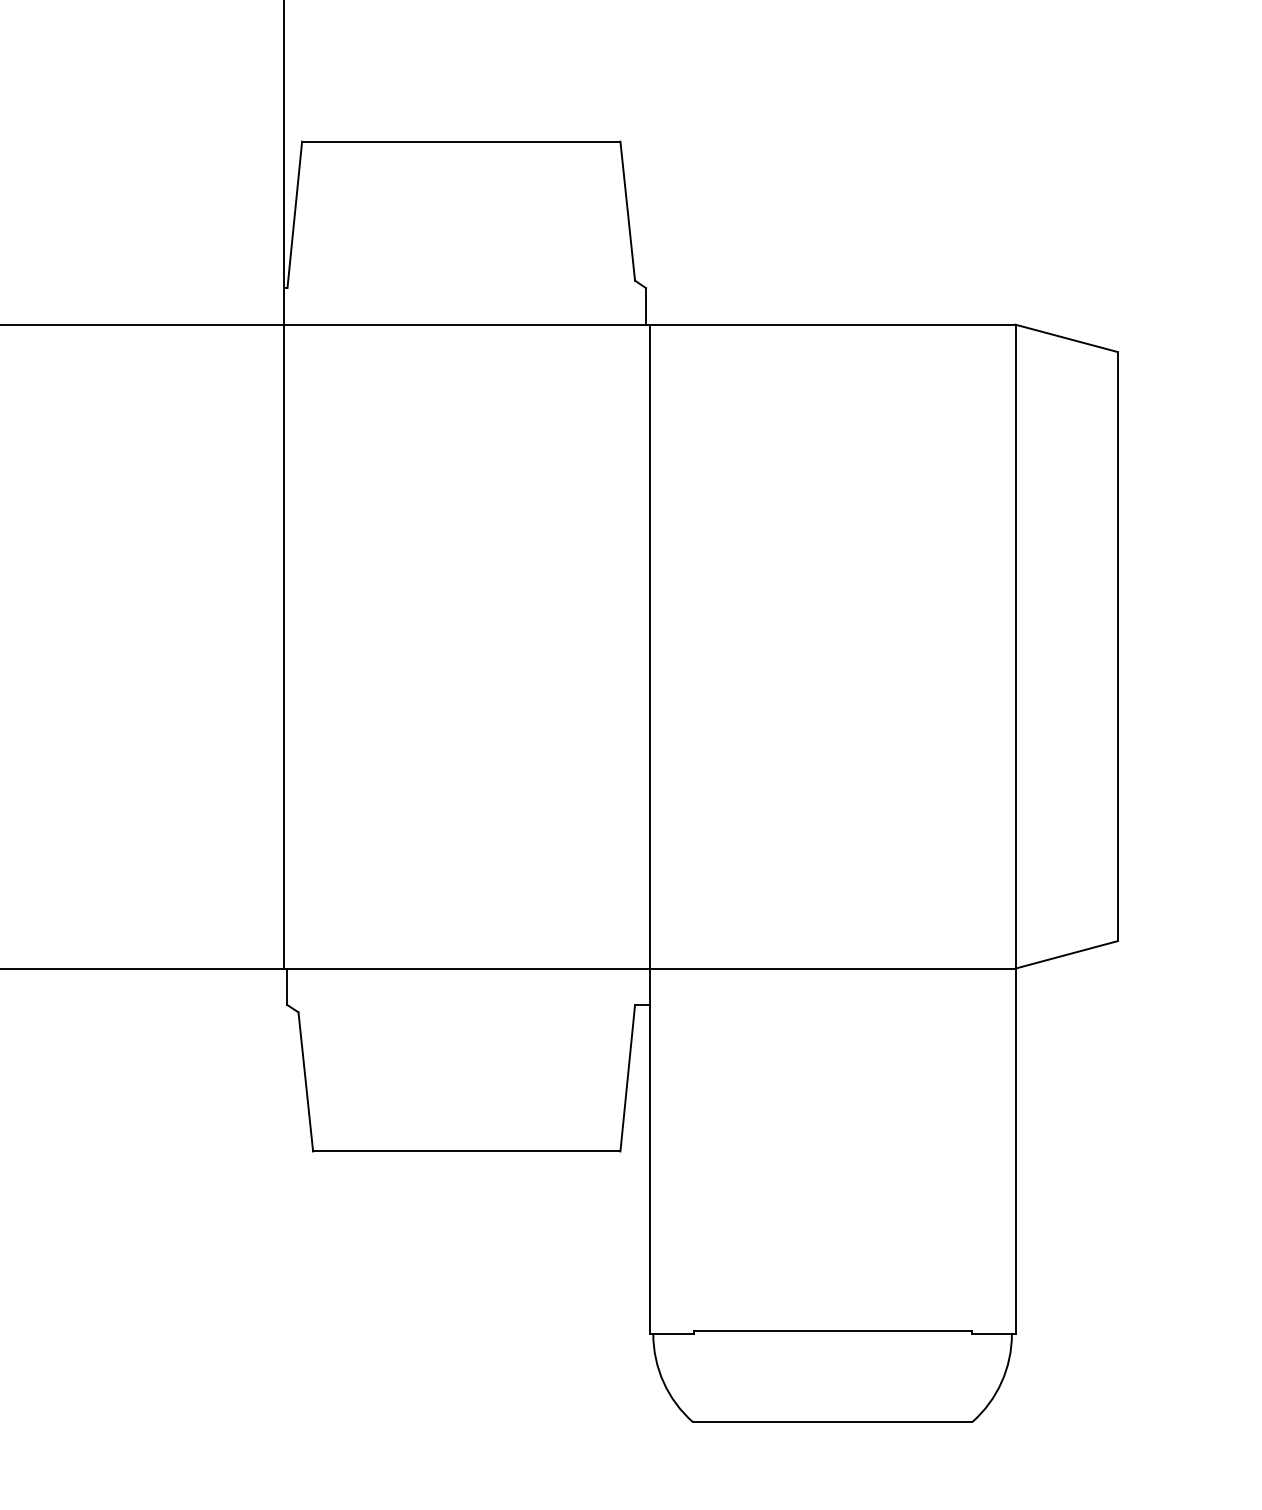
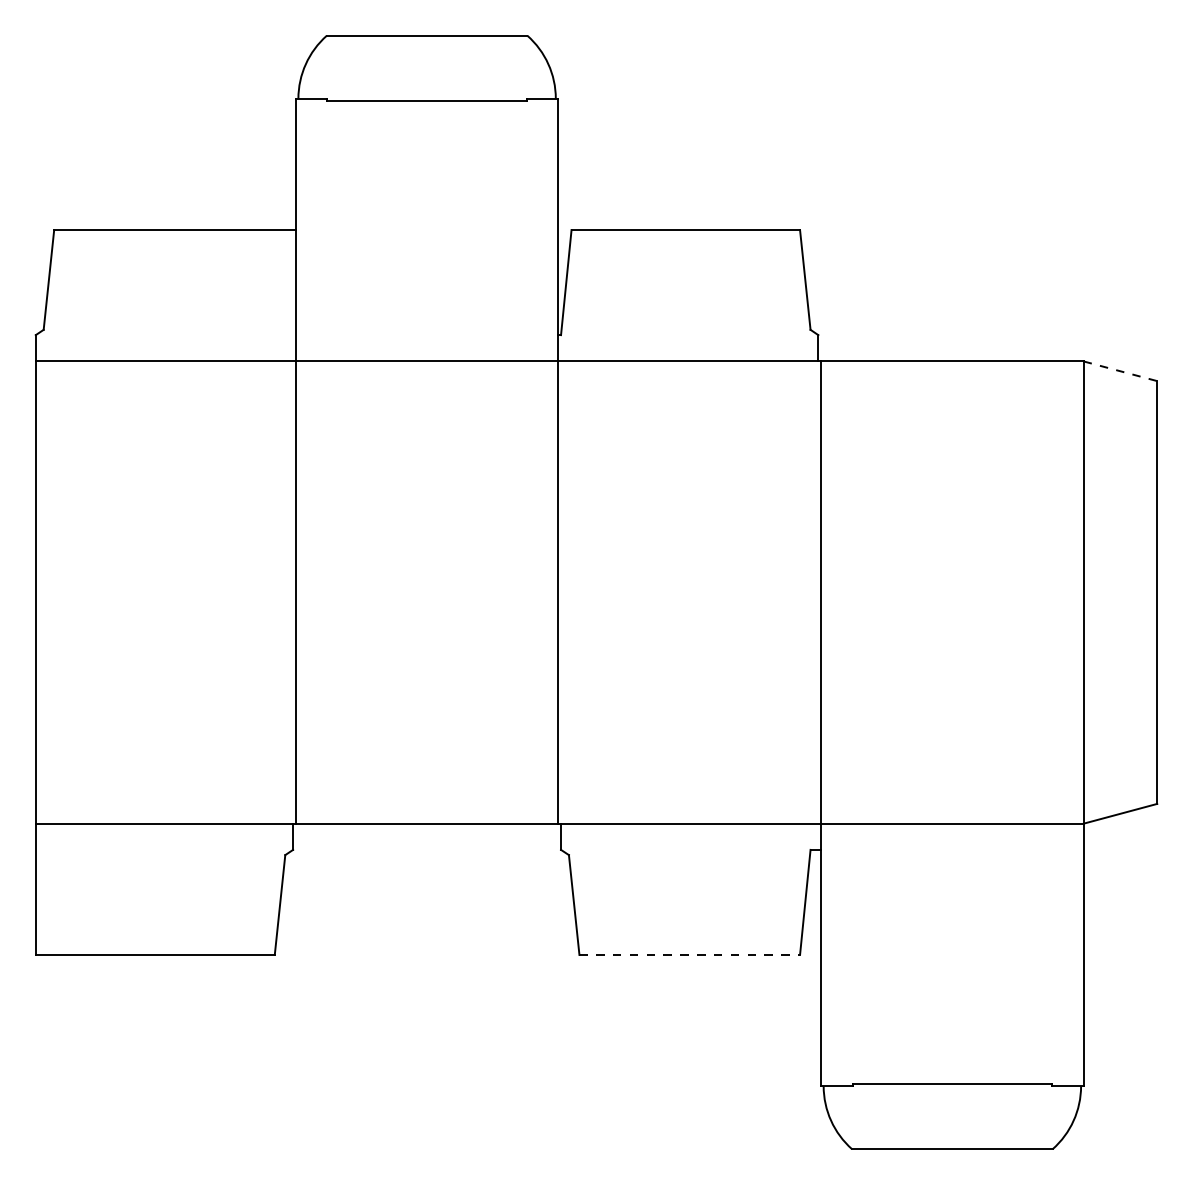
line: (1066, 338) -> (1120, 371), solid -> dashed
line: (467, 1150) -> (690, 954), solid -> dashed

